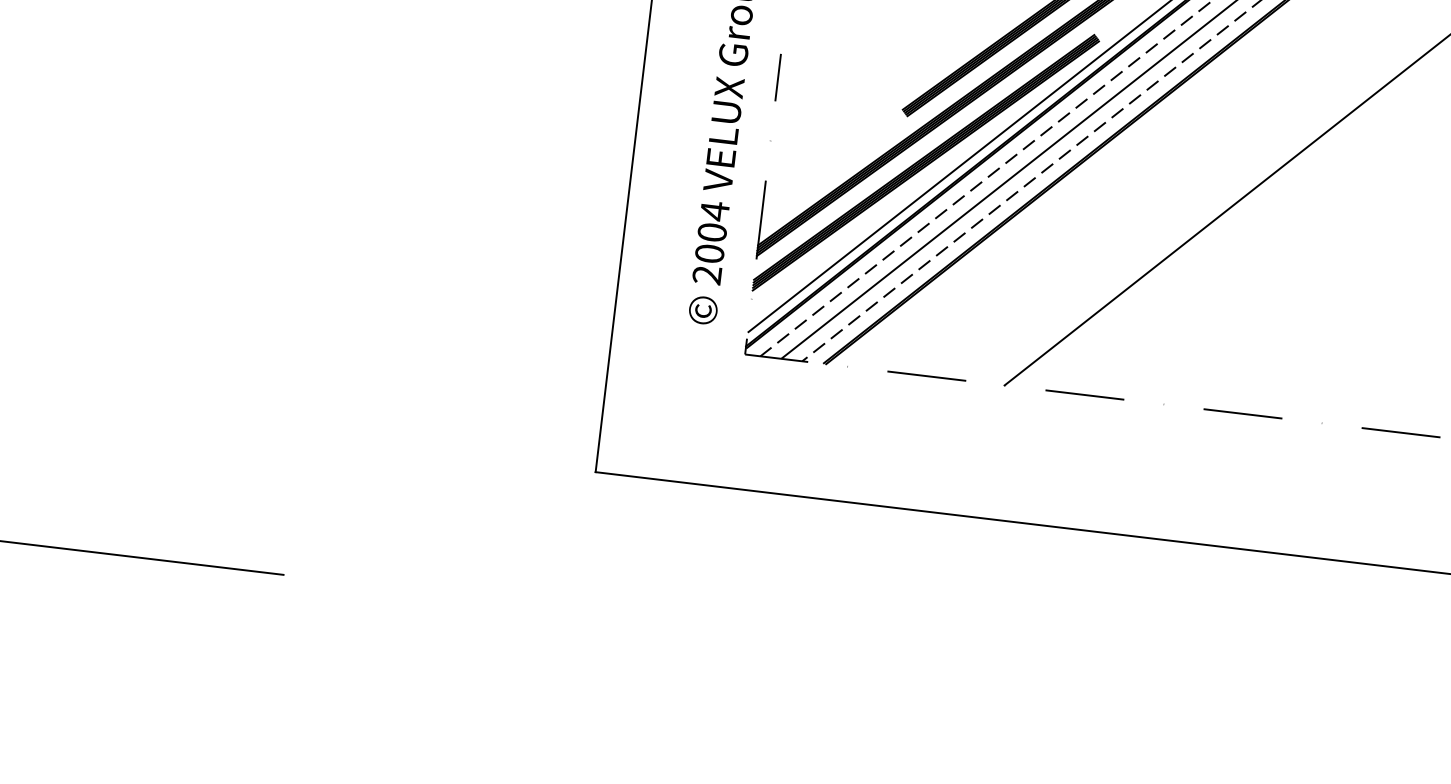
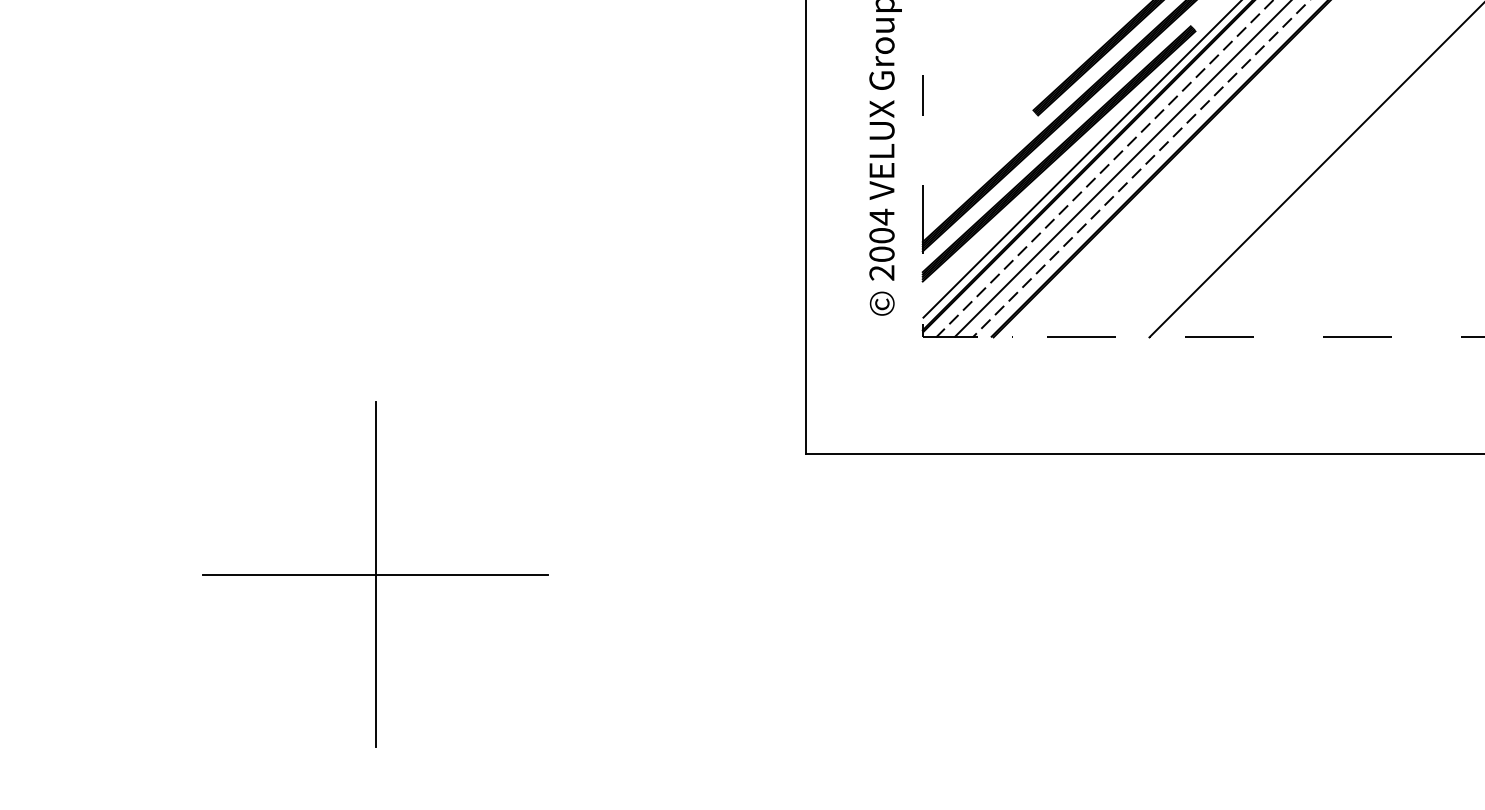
line: (86, 551) -> (375, 574), added

